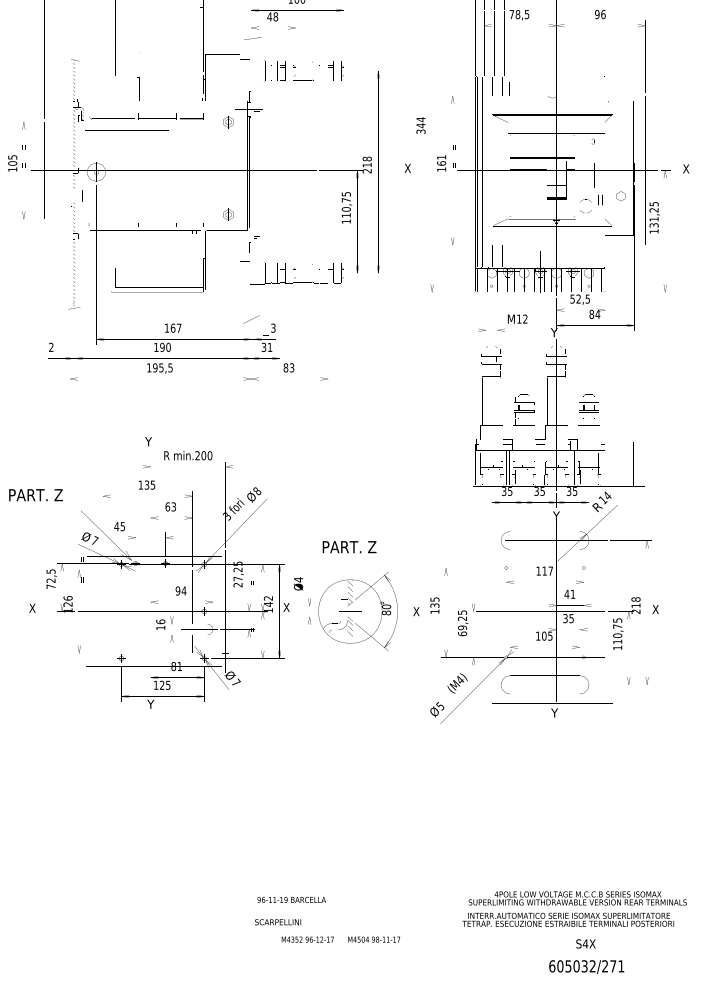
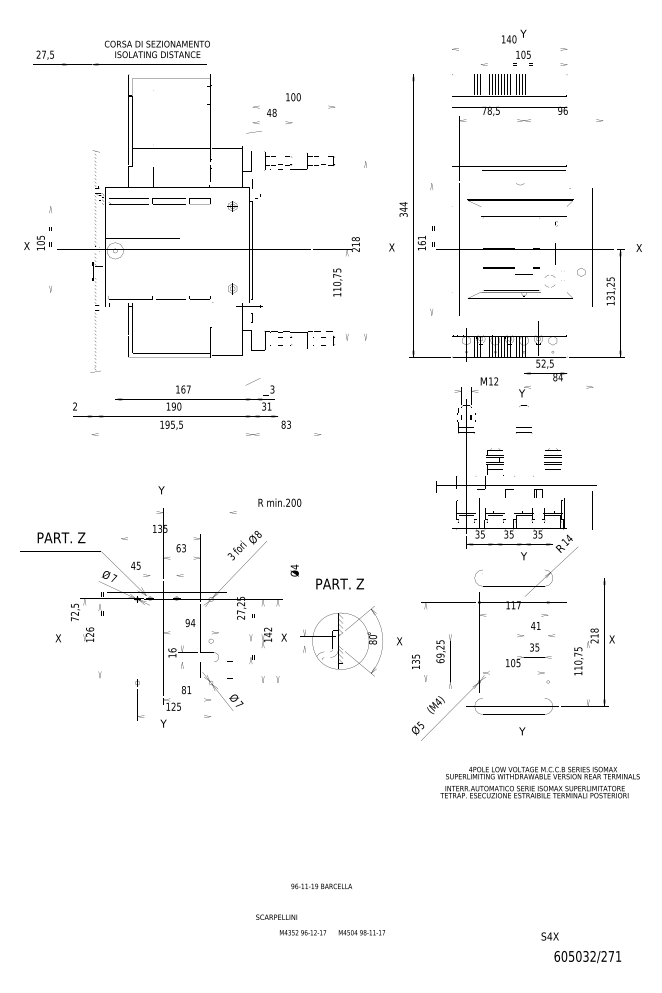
text: (187, 455) -> (279, 502), moved
text: (298, 583) -> (294, 570), moved
text: (434, 605) -> (415, 661), moved
text: (291, 900) -> (321, 886), moved
text: (573, 909) -> (539, 782), moved
text: (586, 967) -> (587, 957), moved

